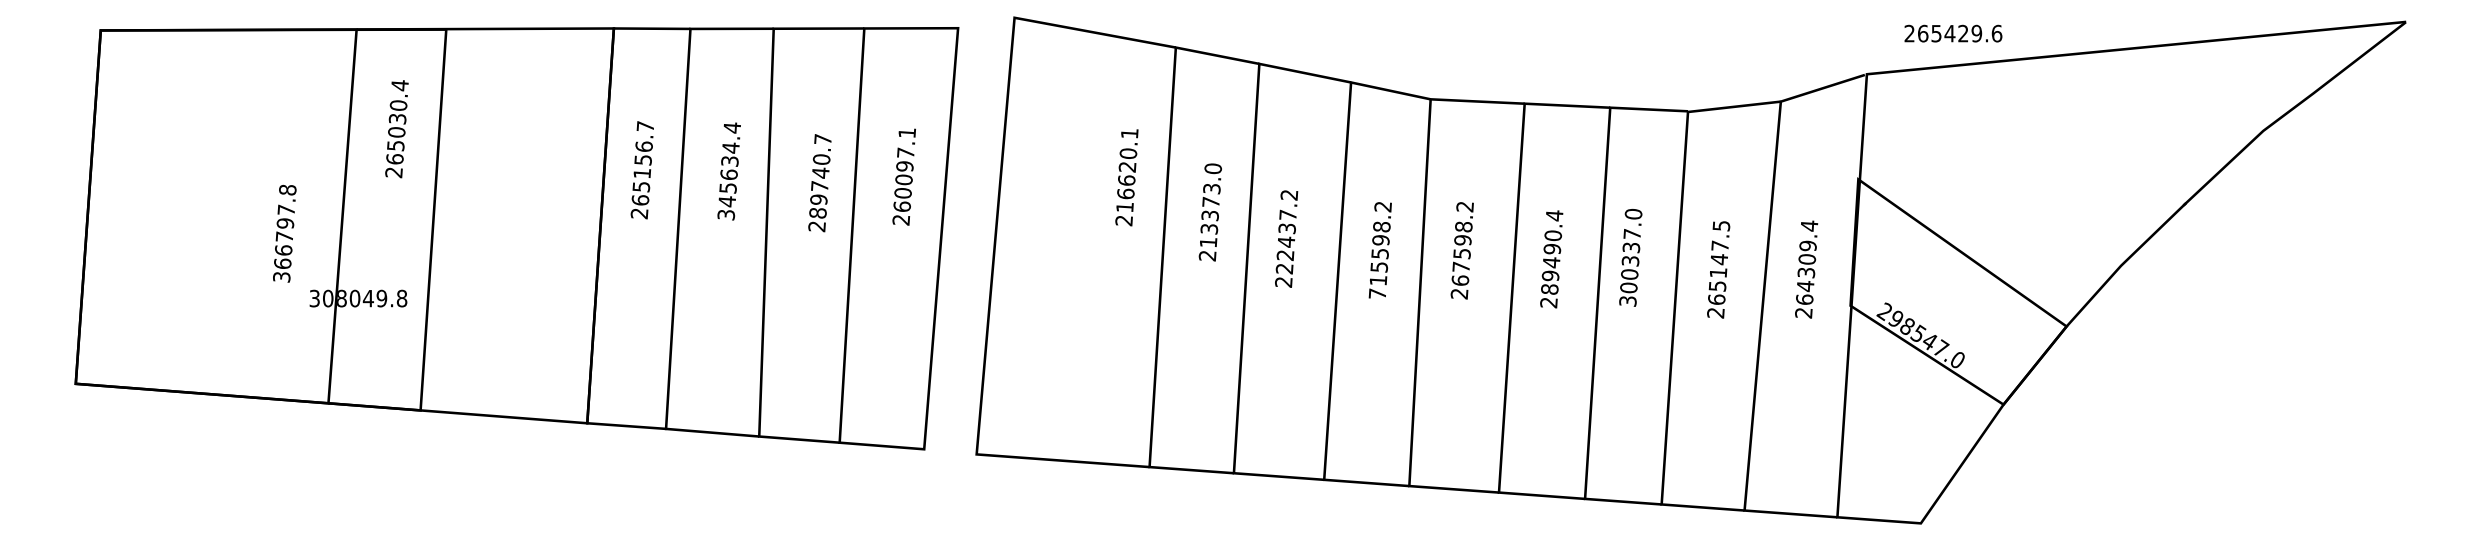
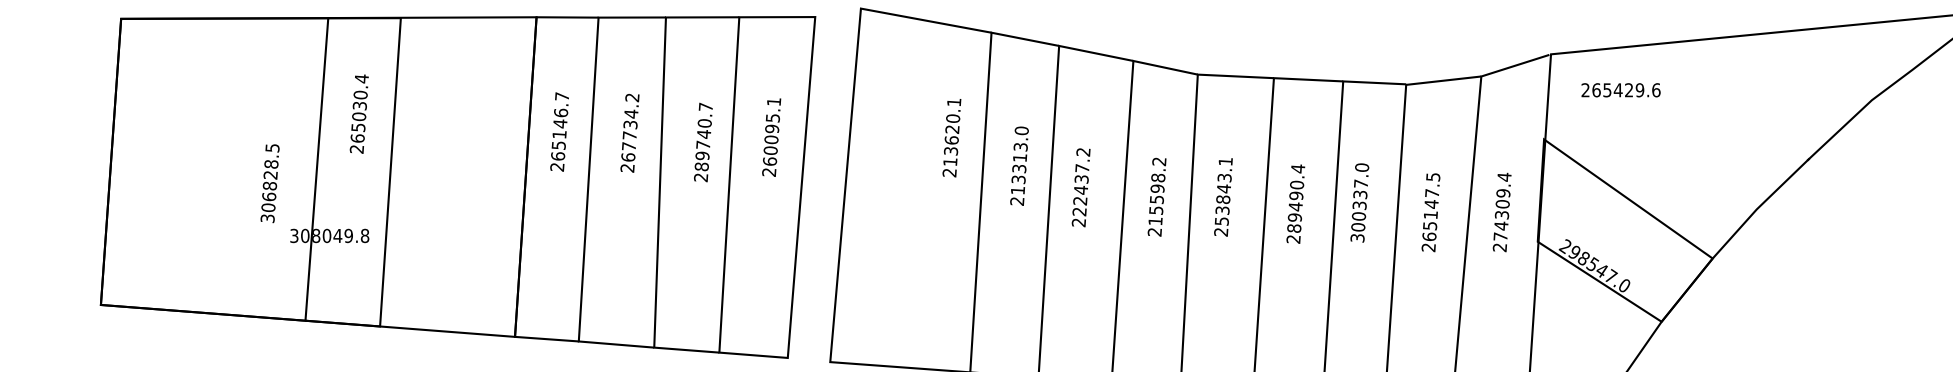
text: (1953, 33) -> (1621, 90), moved
text: (396, 129) -> (358, 114), moved
text: (905, 152) -> (772, 117), 260097.1 -> 260095.1
text: (642, 159) -> (559, 123), 265156.7 -> 265146.7
text: (729, 171) -> (630, 133), 345634.4 -> 267734.2
text: (1125, 193) -> (950, 150), 216620.1 -> 213620.1
text: (1210, 201) -> (1019, 157), 213373.0 -> 213313.0
text: (285, 226) -> (270, 177), 366797.8 -> 306828.5
text: (1462, 244) -> (1223, 192), 267598.2 -> 253843.1
text: (1377, 293) -> (1154, 231), 715598.2 -> 215598.2
text: (1804, 299) -> (1500, 236), 264309.4 -> 274309.4

